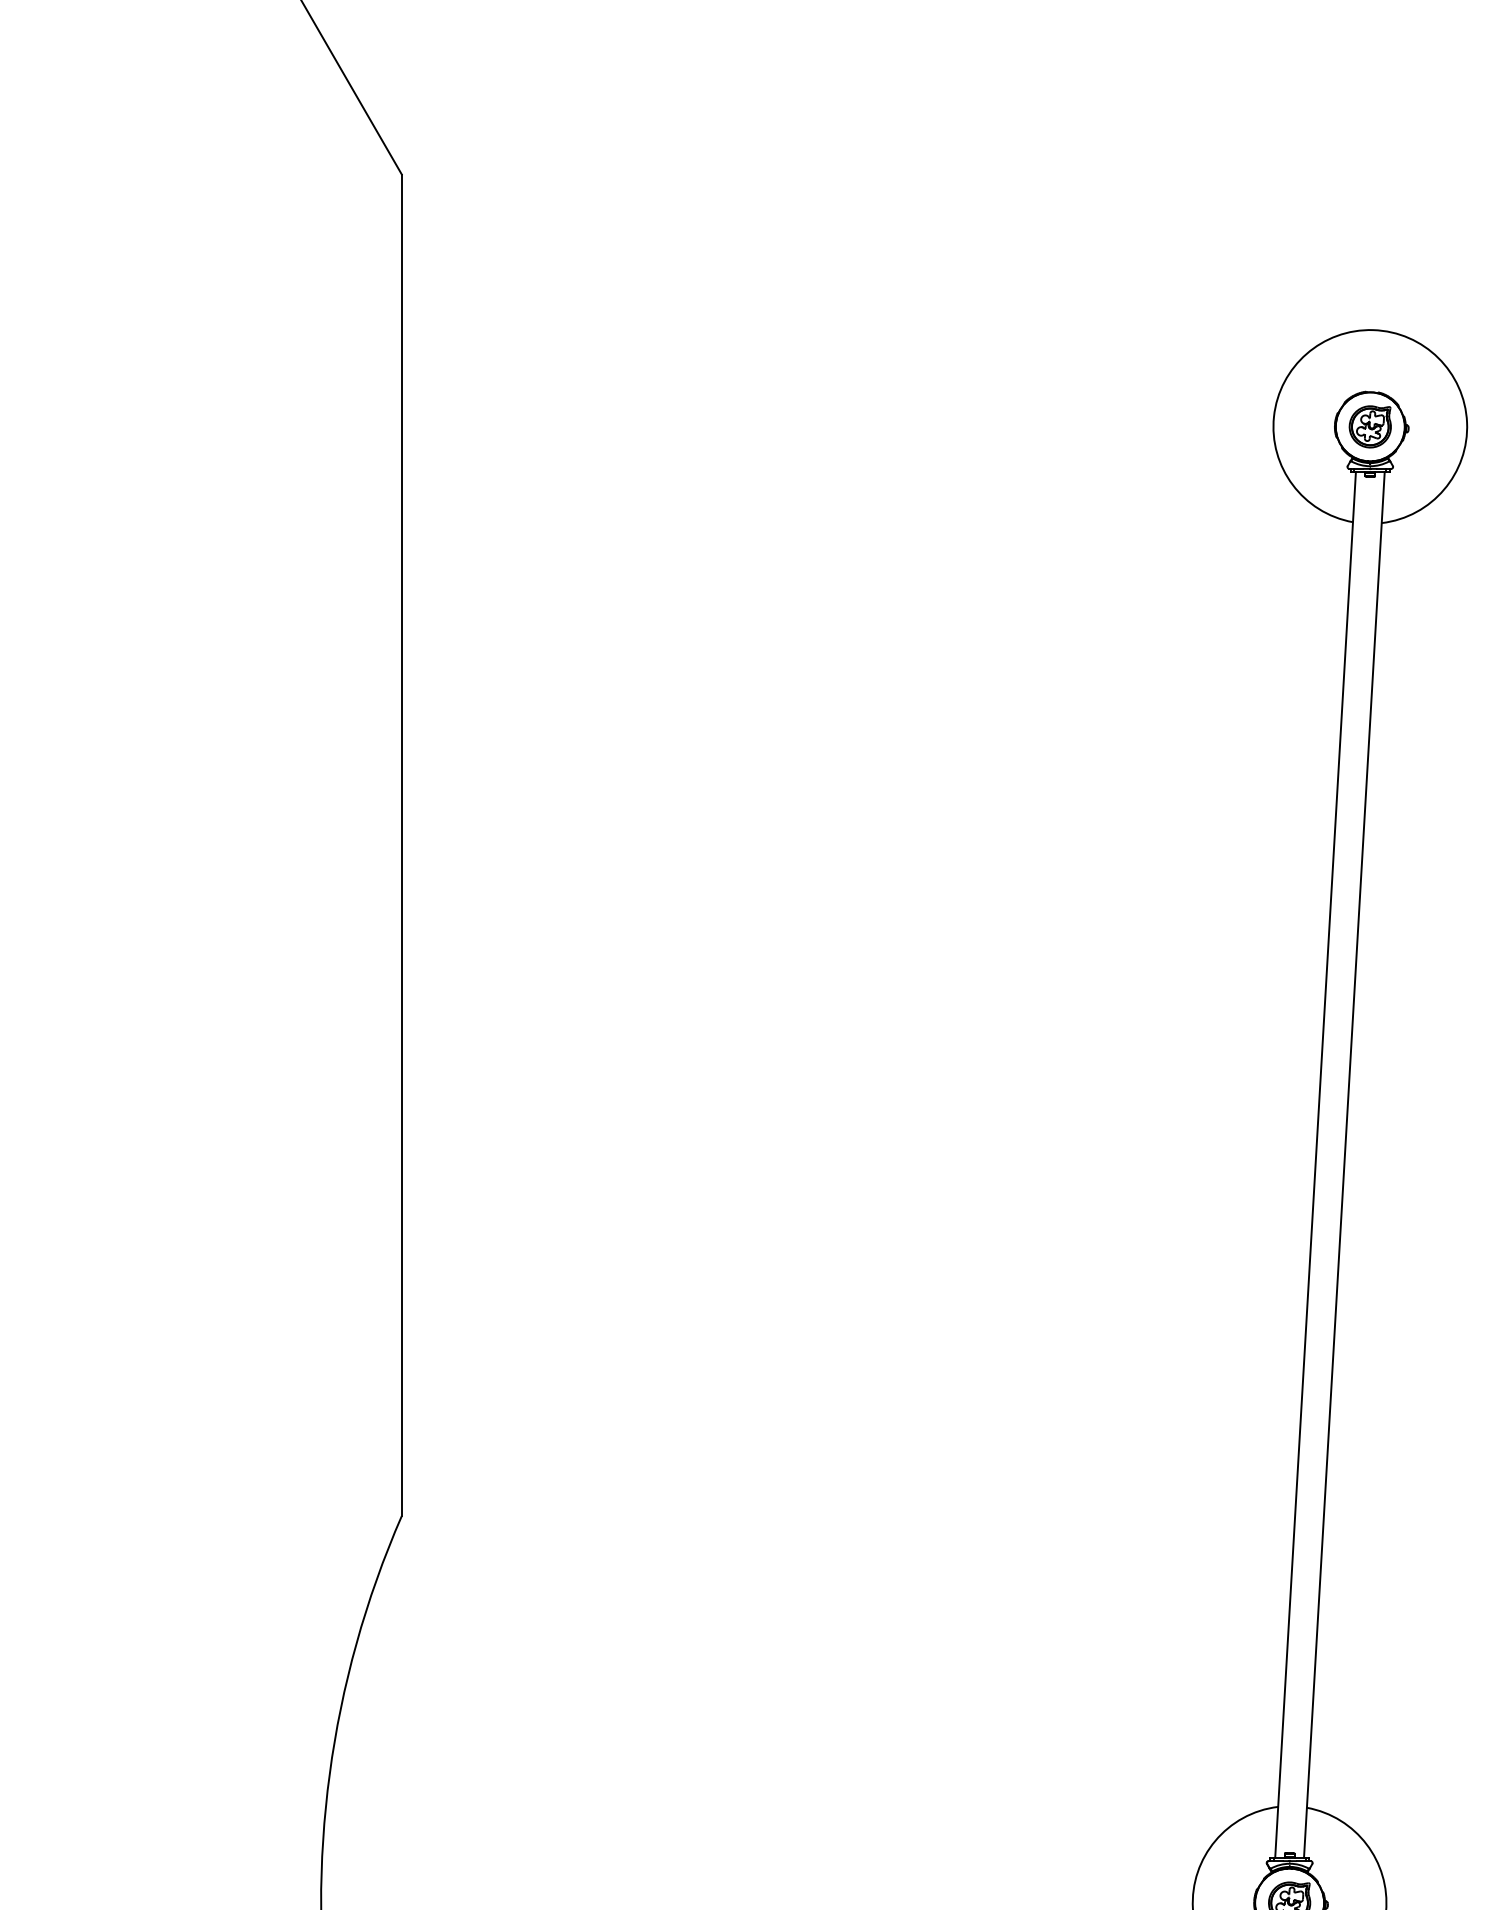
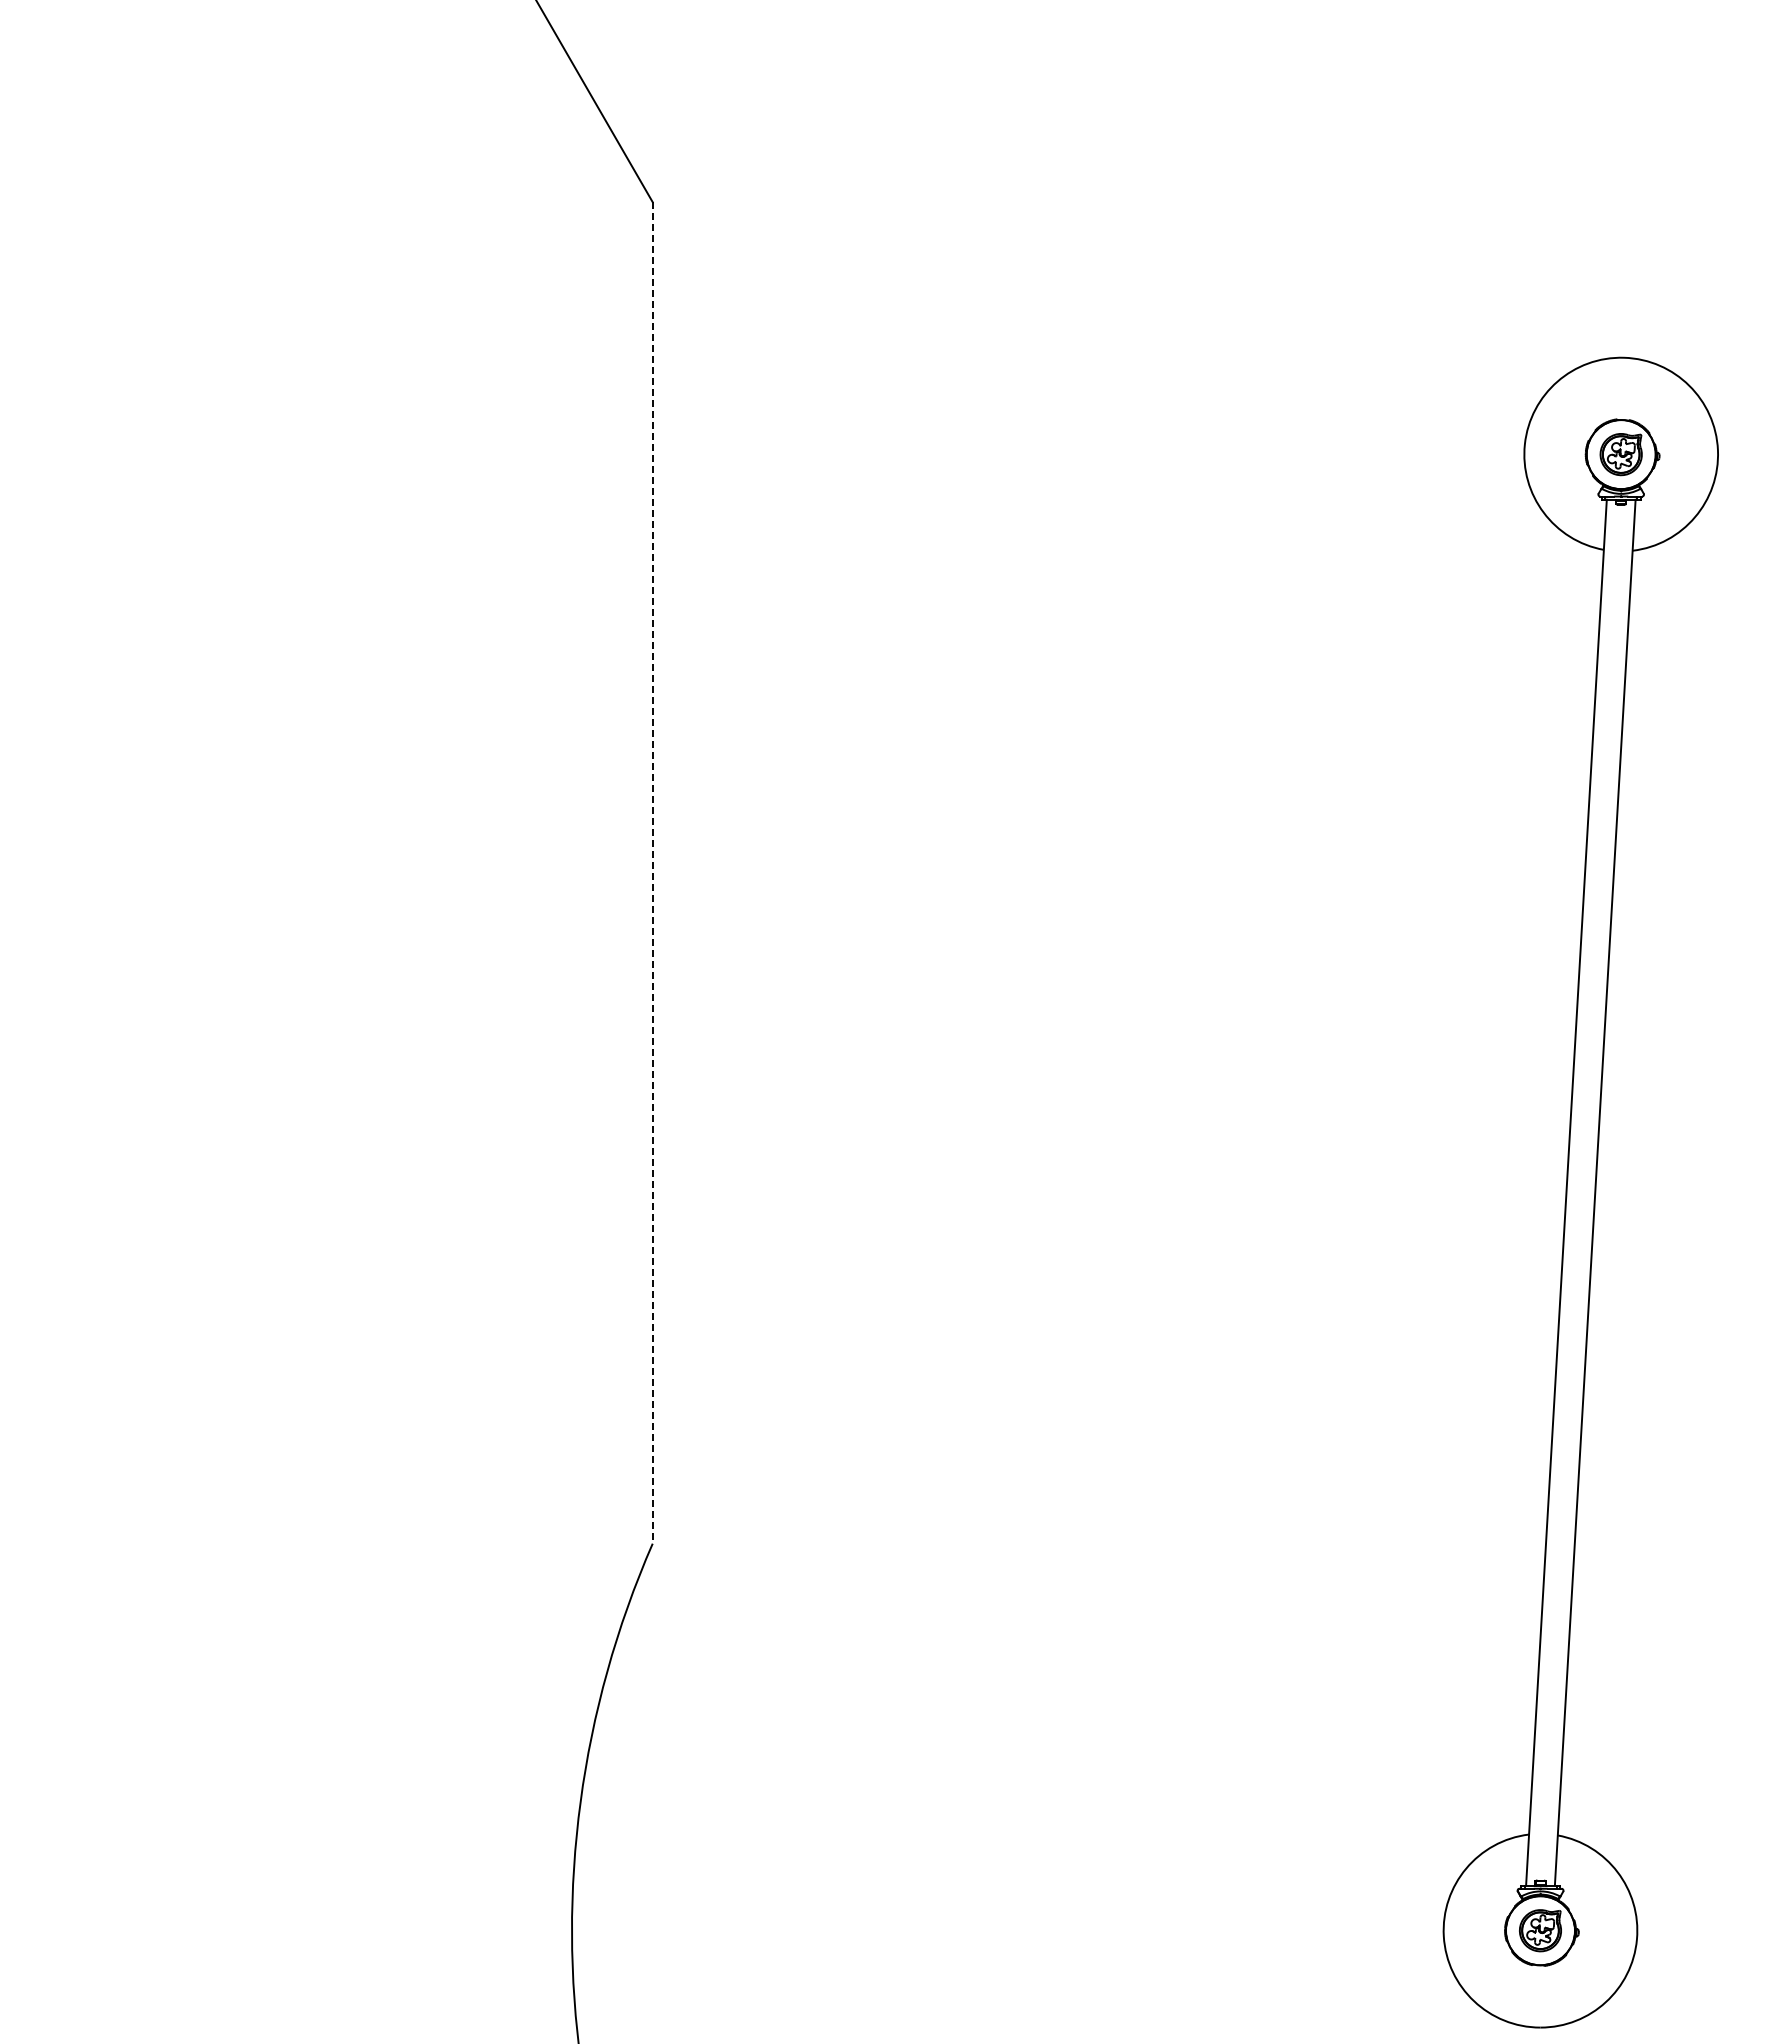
line: (401, 844) -> (652, 872), solid -> dashed

